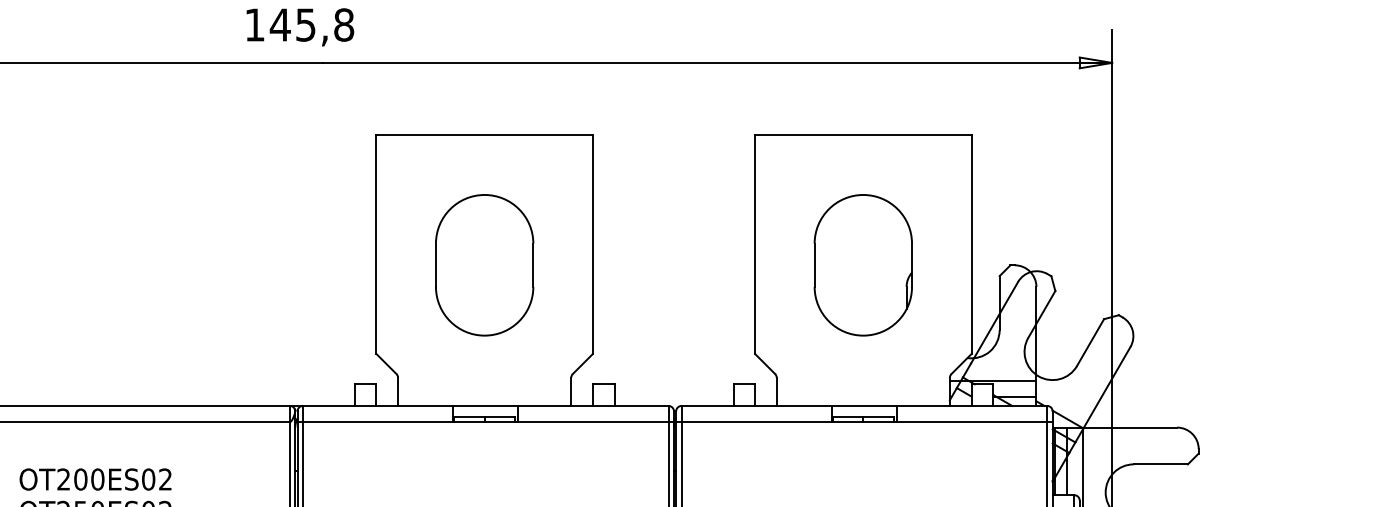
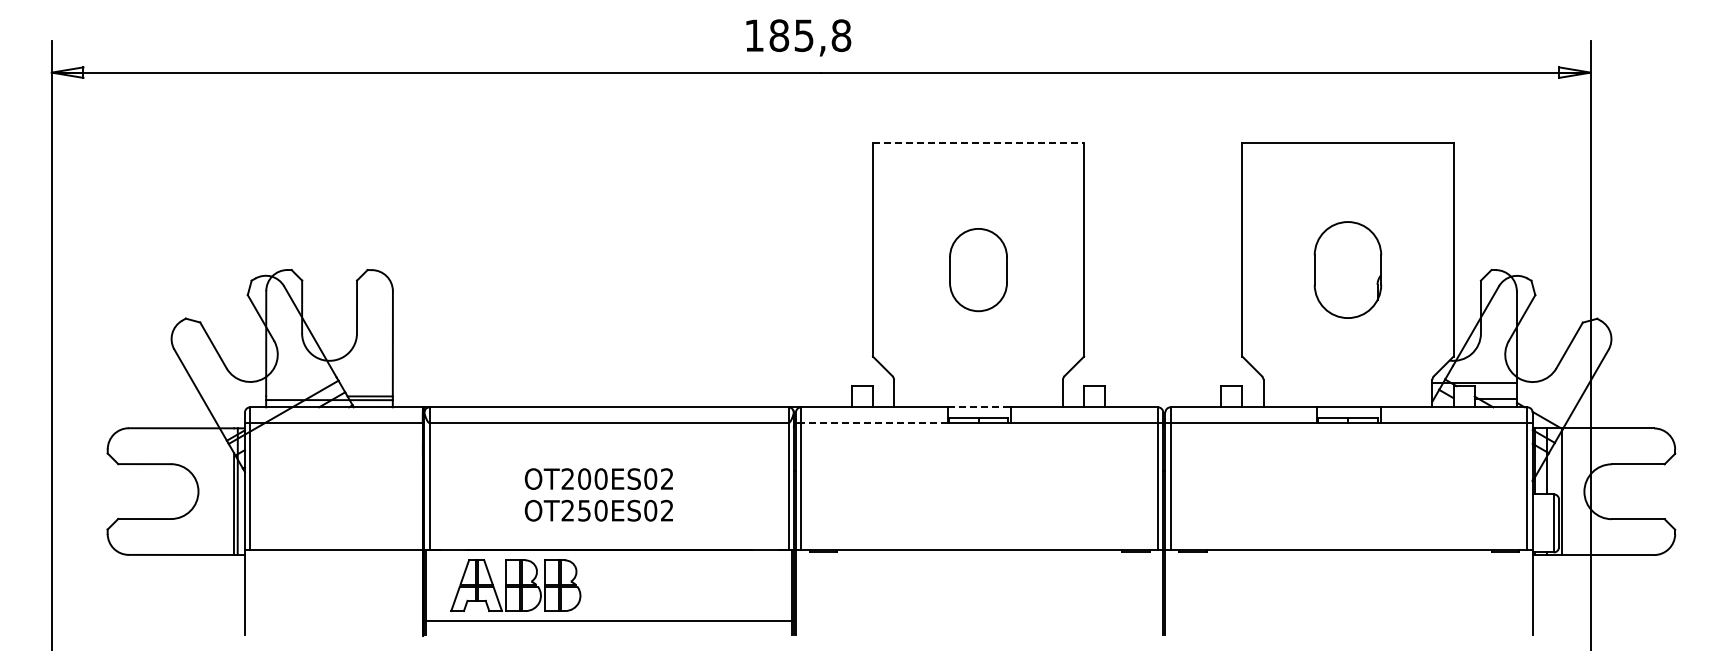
text: (279, 24) -> (778, 35), 145,8 -> 185,8
line: (484, 135) -> (978, 143), solid -> dashed
part: (484, 264) -> (978, 269), size x0.6
part: (862, 264) -> (1347, 269), size x0.7
line: (485, 406) -> (979, 407), solid -> dashed
line: (378, 422) -> (874, 423), solid -> dashed

